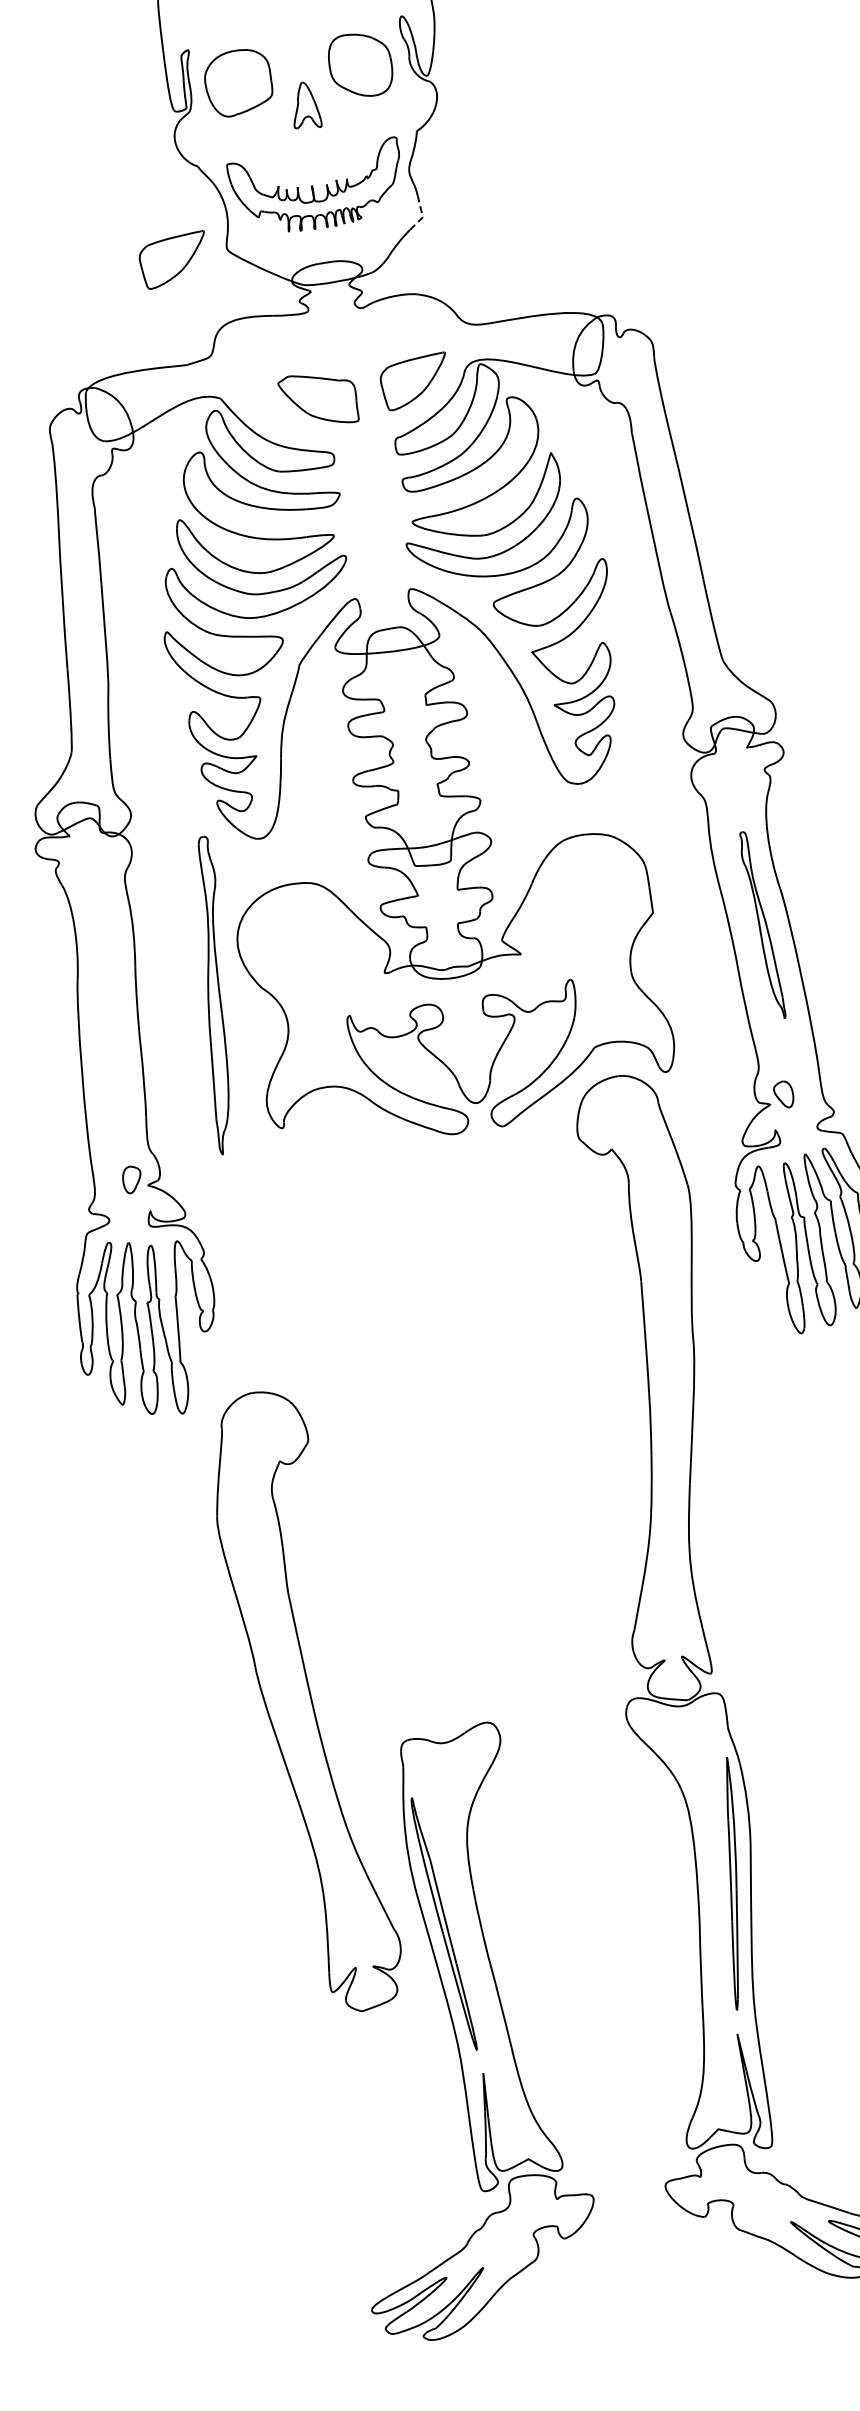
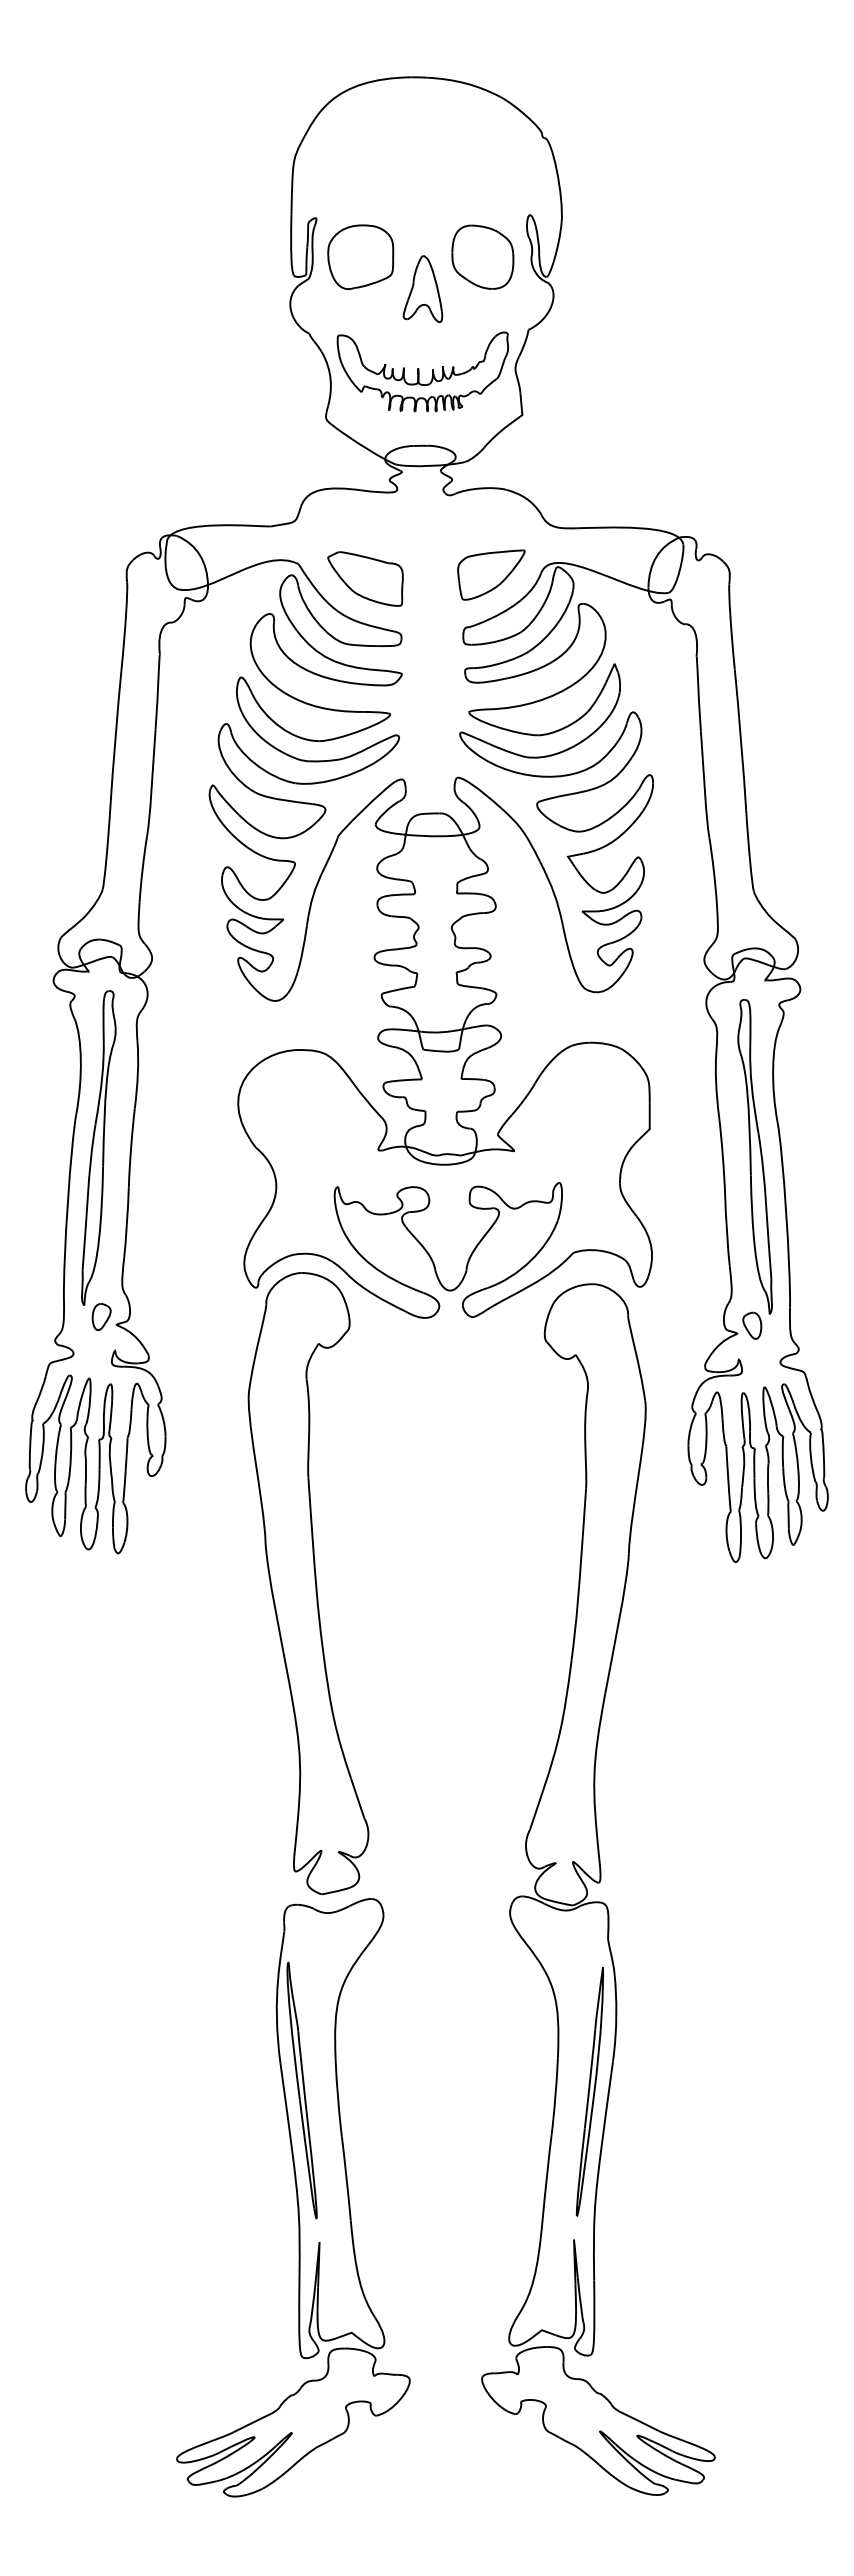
part: (304, 105) -> (422, 288), size x1.43
line: (422, 215) -> (522, 413), dashed -> solid
part: (173, 259) -> (272, 421), removed
part: (318, 399) -> (365, 578), moved
part: (761, 925) -> (754, 1156), size x1.67
part: (214, 994) -> (98, 1147), moved
part: (304, 1702) -> (308, 1583), moved

